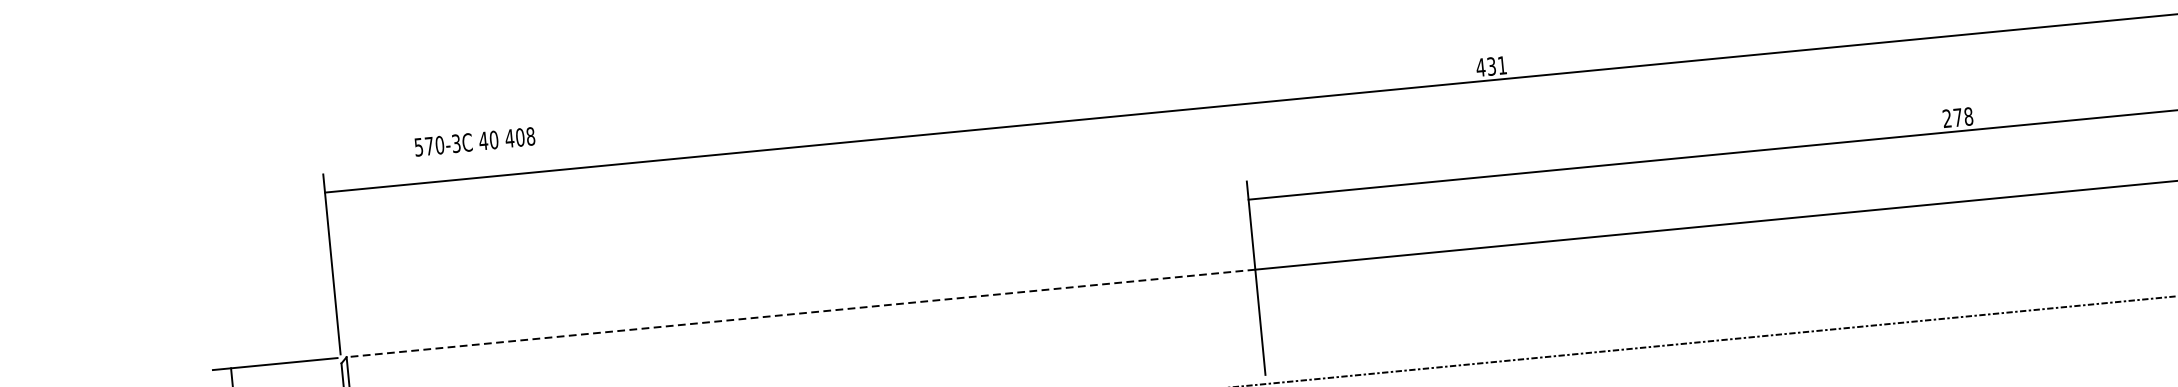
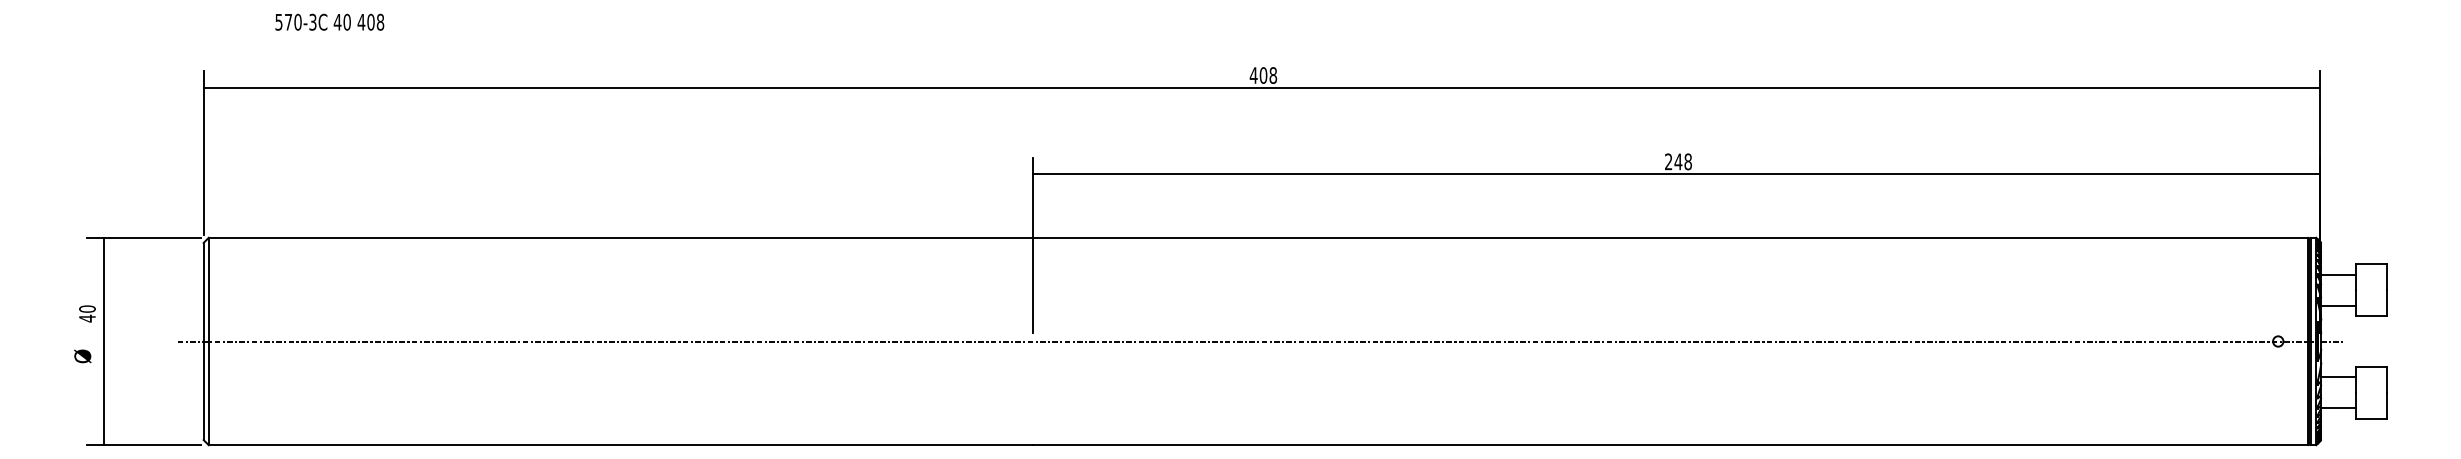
text: (1497, 65) -> (1268, 75), 431 -> 408
text: (1957, 117) -> (1678, 161), 278 -> 248
text: (474, 141) -> (329, 21), moved
line: (800, 313) -> (620, 237), dashed -> solid

